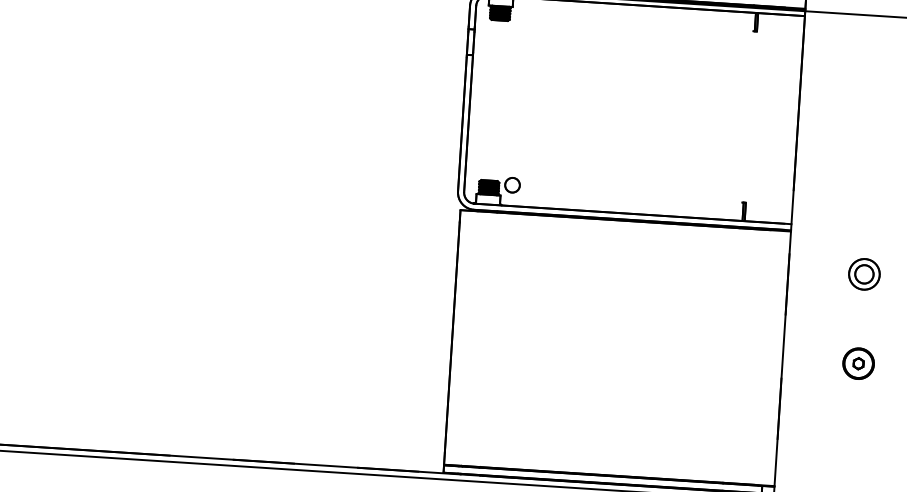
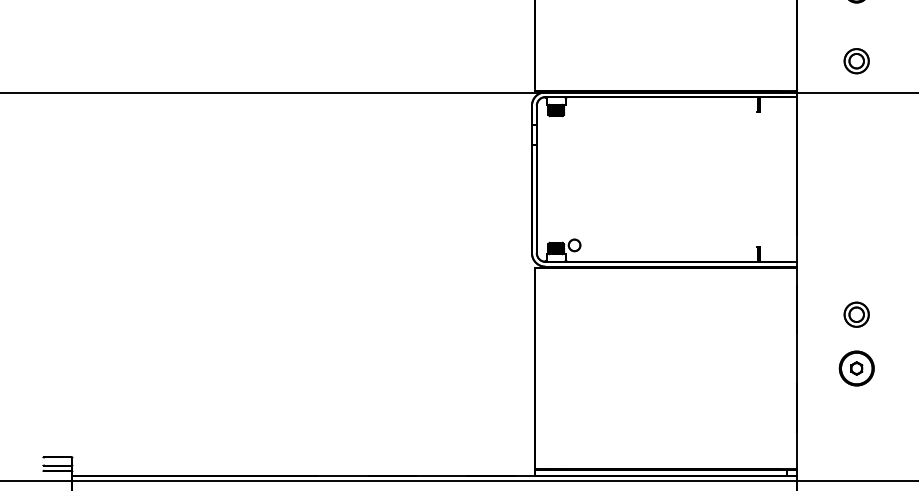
part: (864, 274) -> (856, 314), moved
part: (858, 363) -> (856, 368), size x1.4

